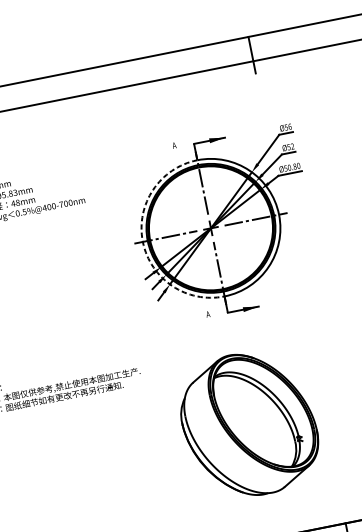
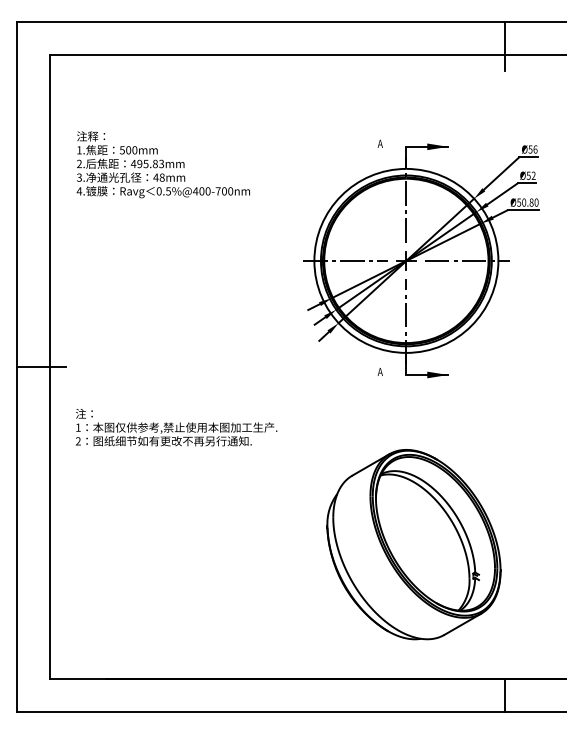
arc: (142, 241) -> (314, 260), dashed -> solid
part: (248, 424) -> (413, 544), moved

